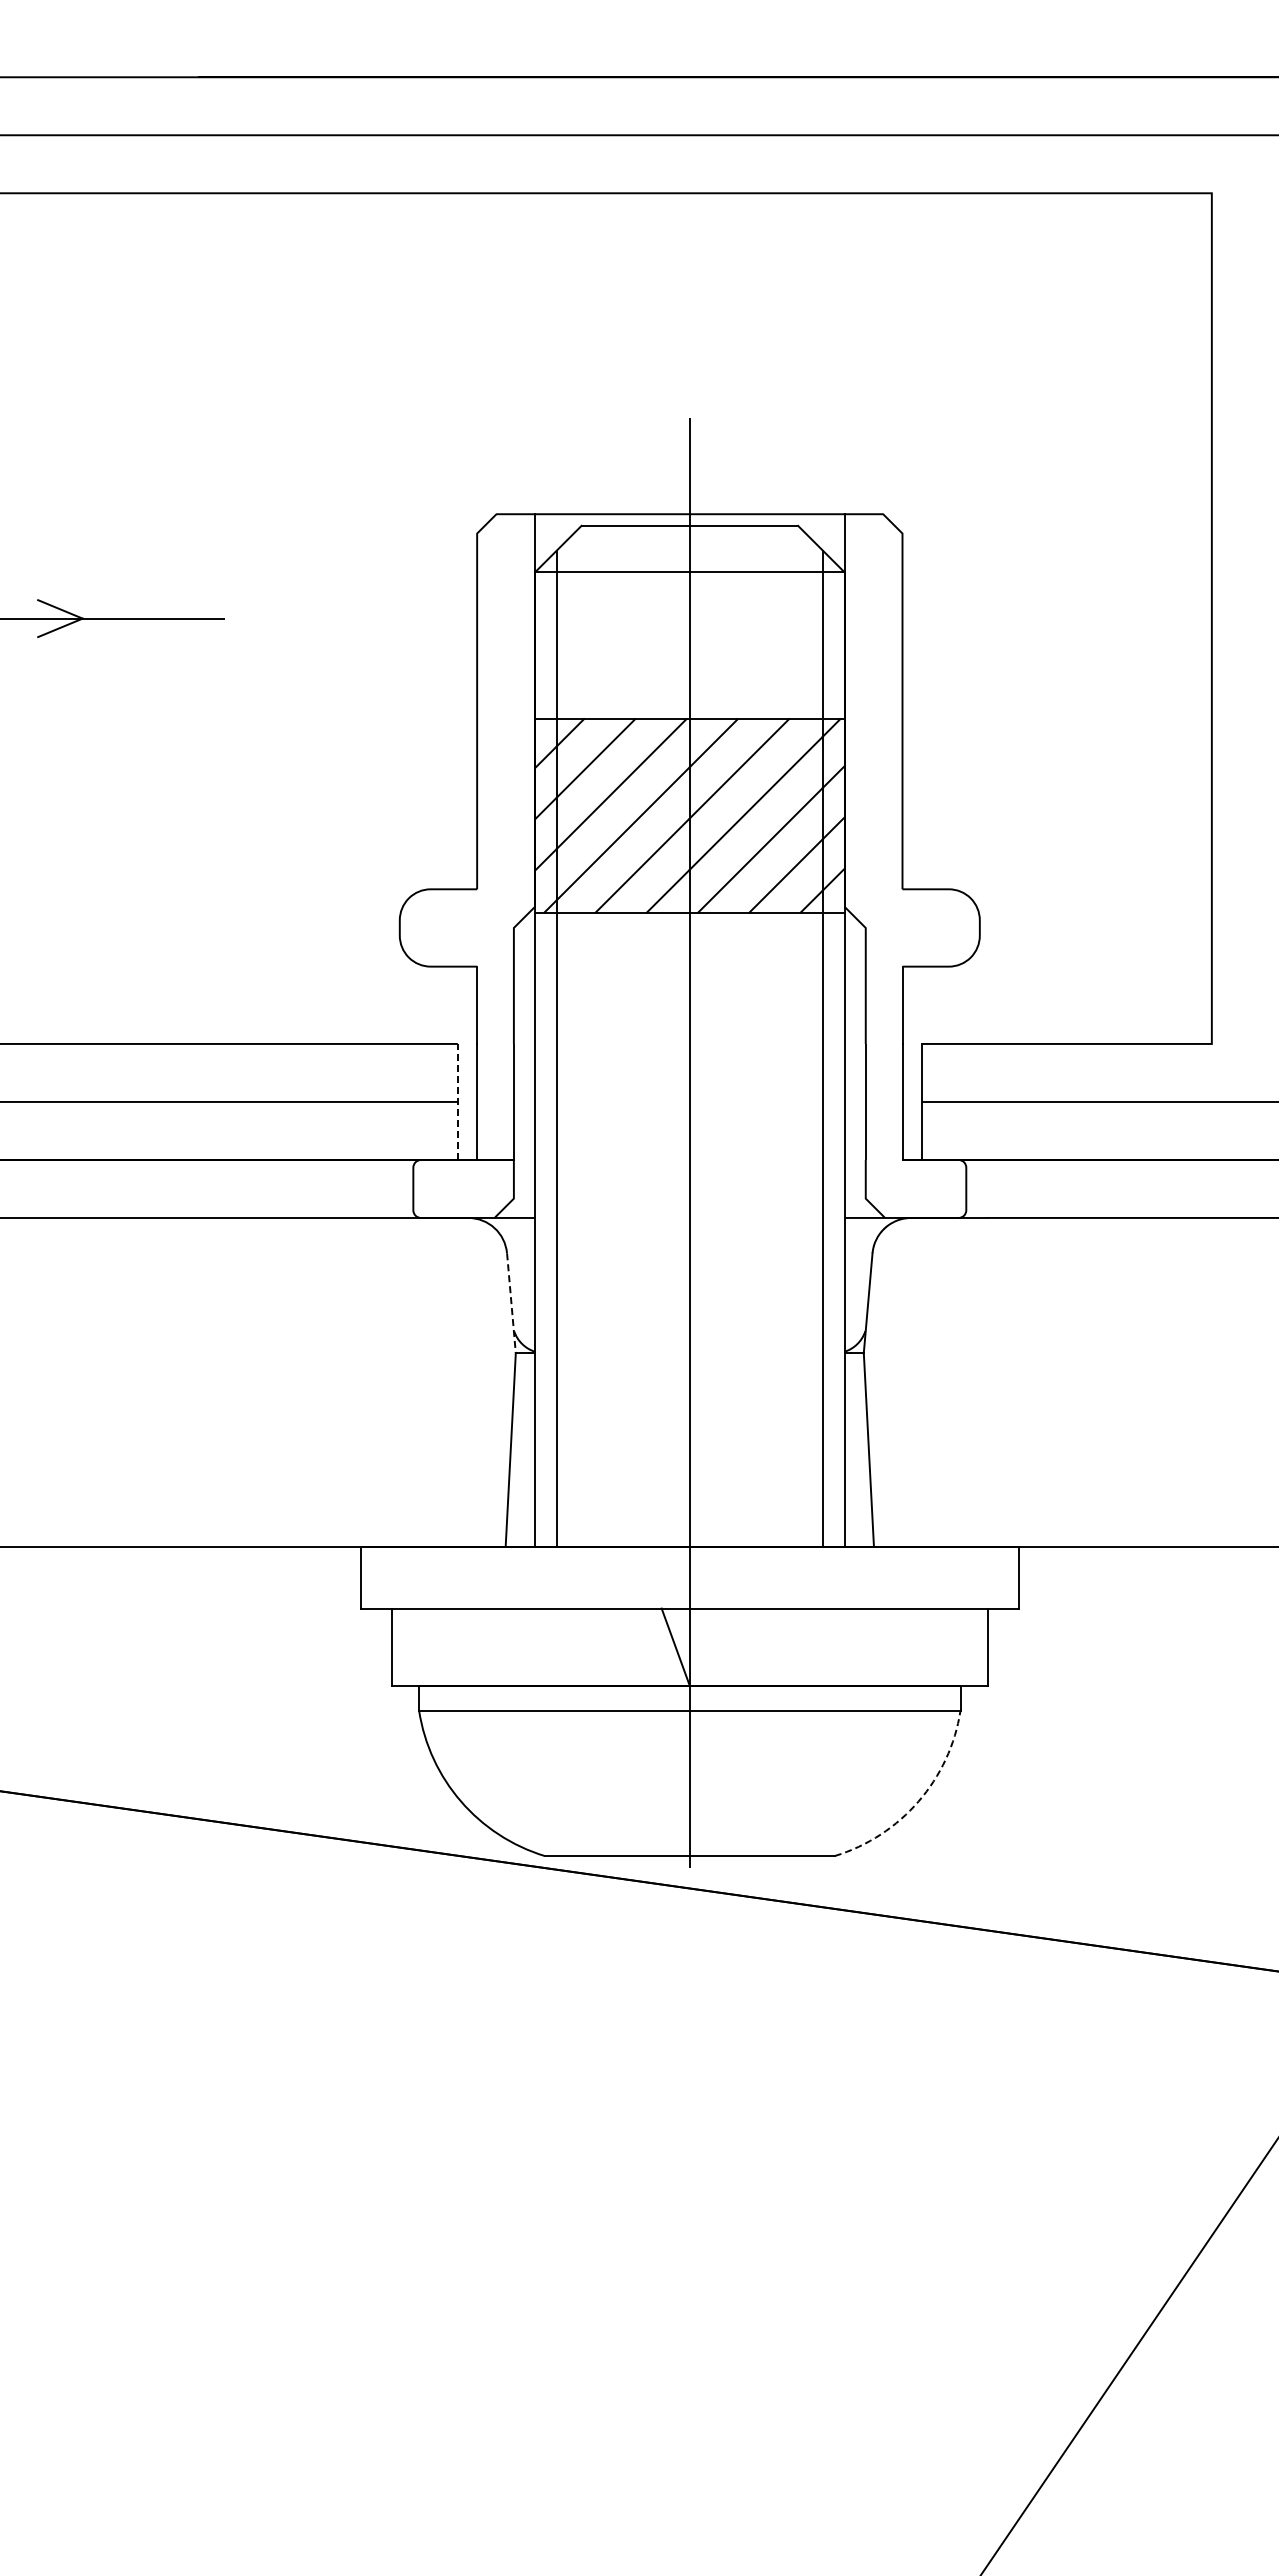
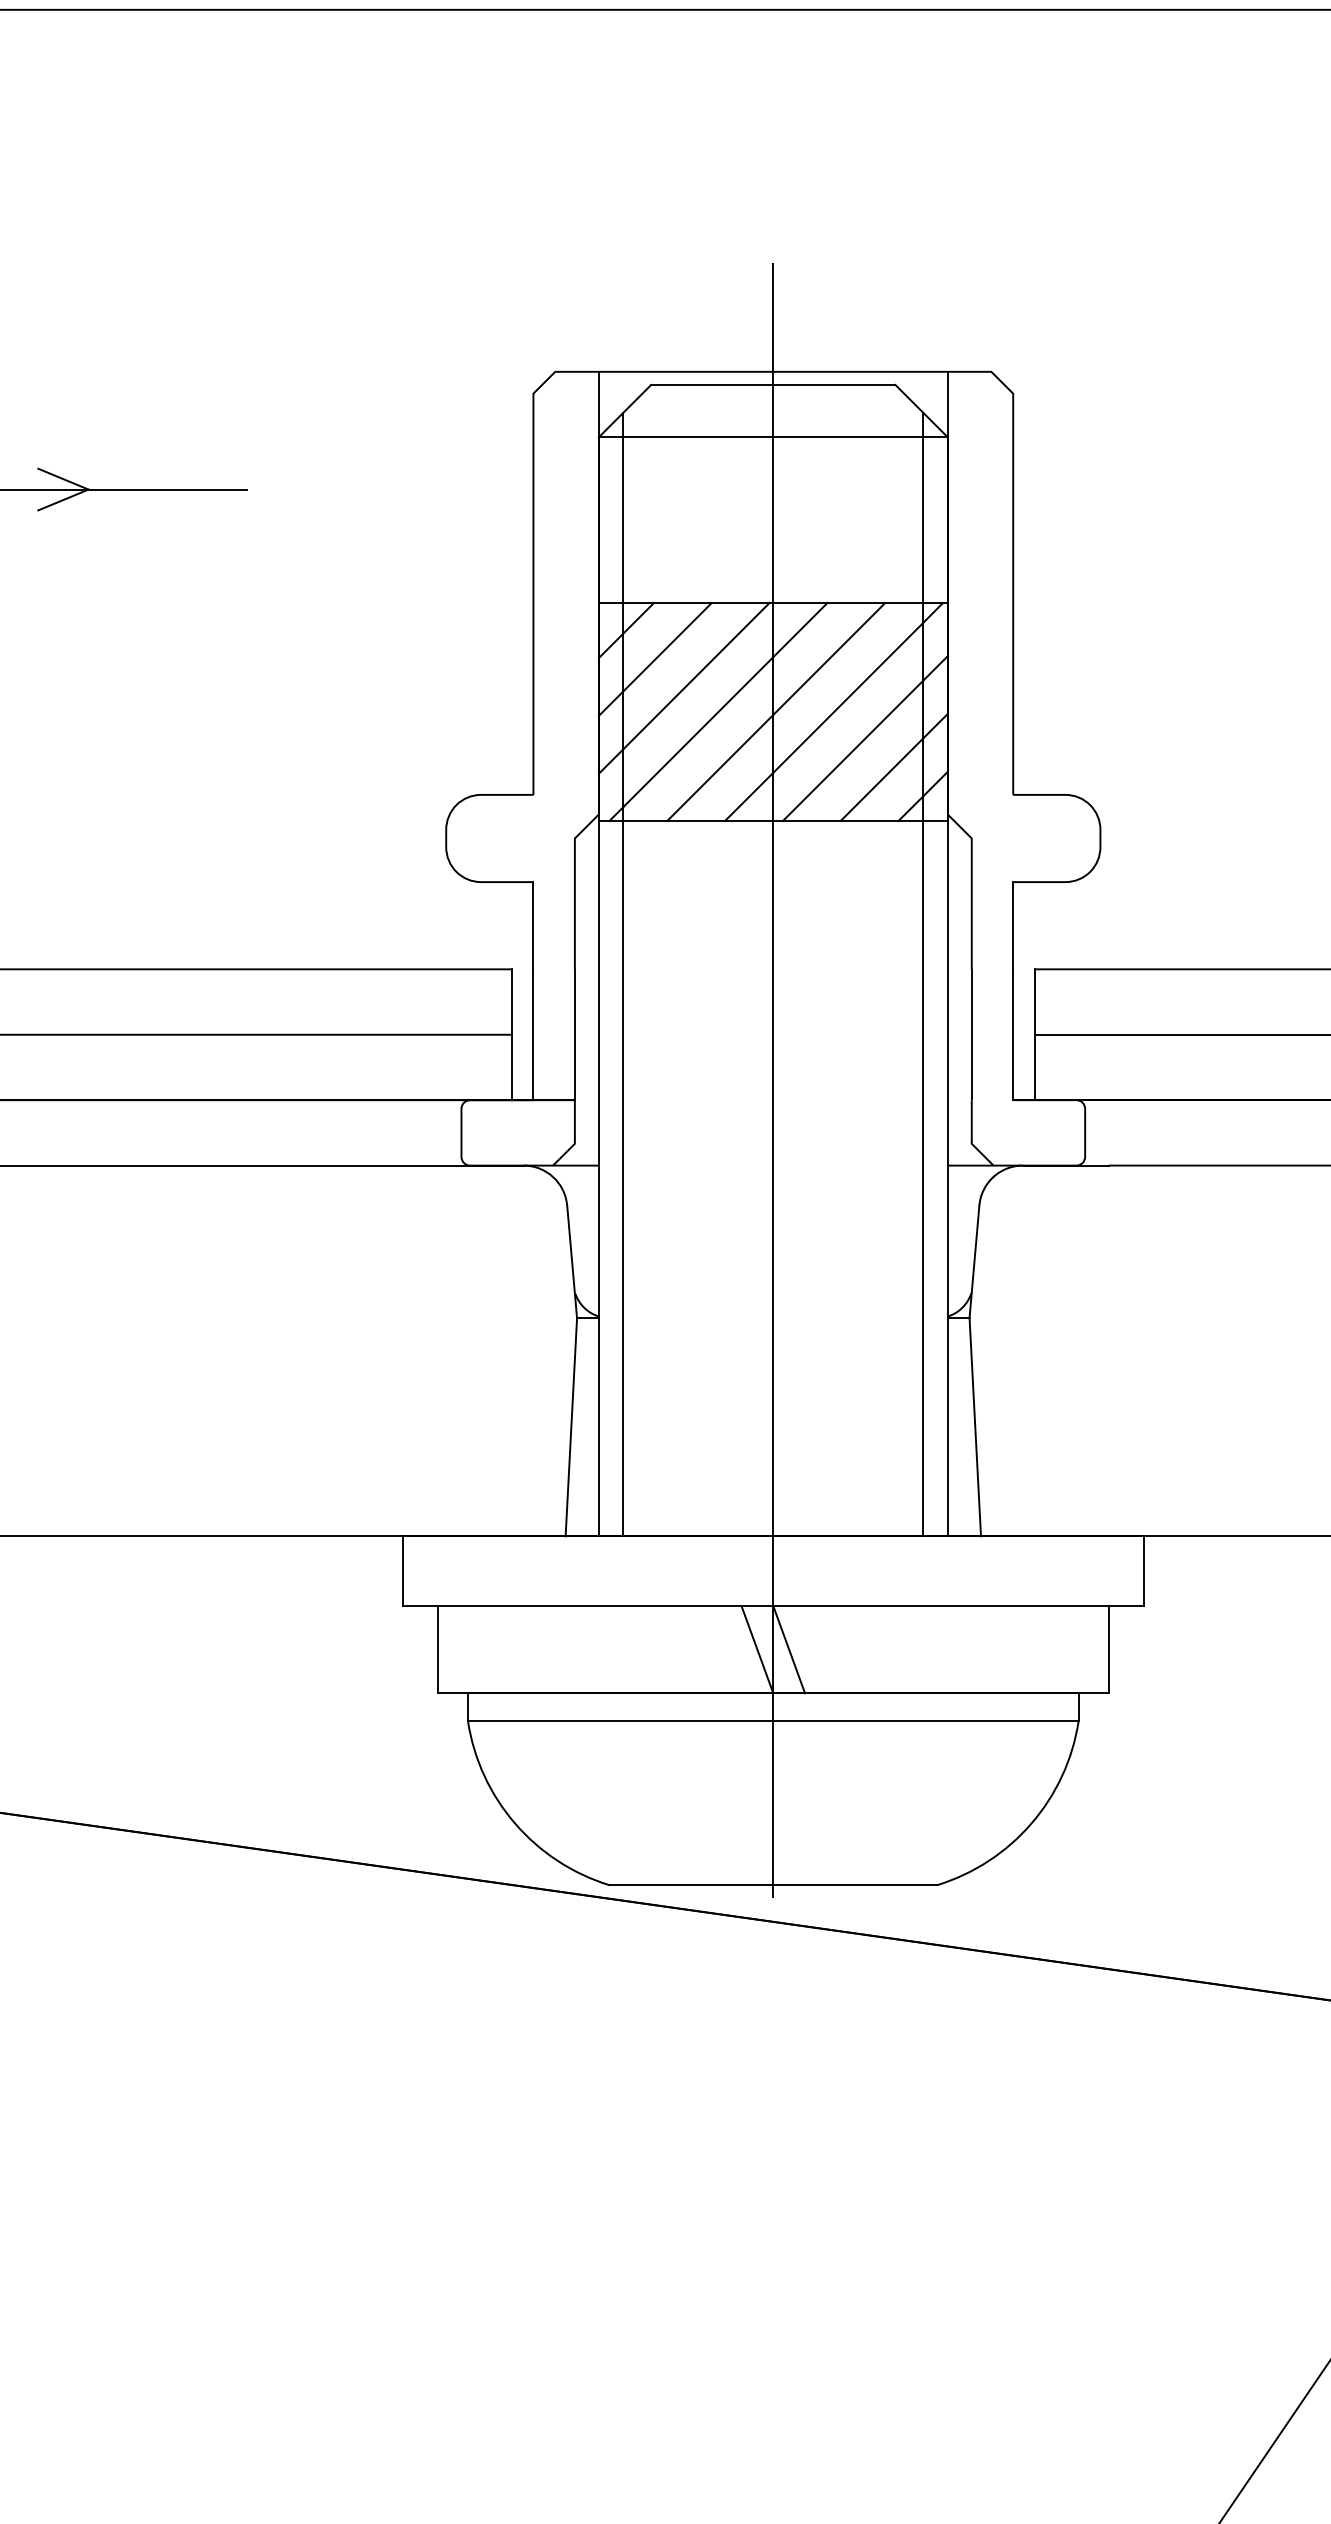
line: (457, 1101) -> (511, 1034), dashed -> solid
line: (511, 1303) -> (572, 1262), dashed -> solid
line: (703, 1646) -> (788, 1648), added
arc: (918, 1801) -> (1031, 1823), dashed -> solid

